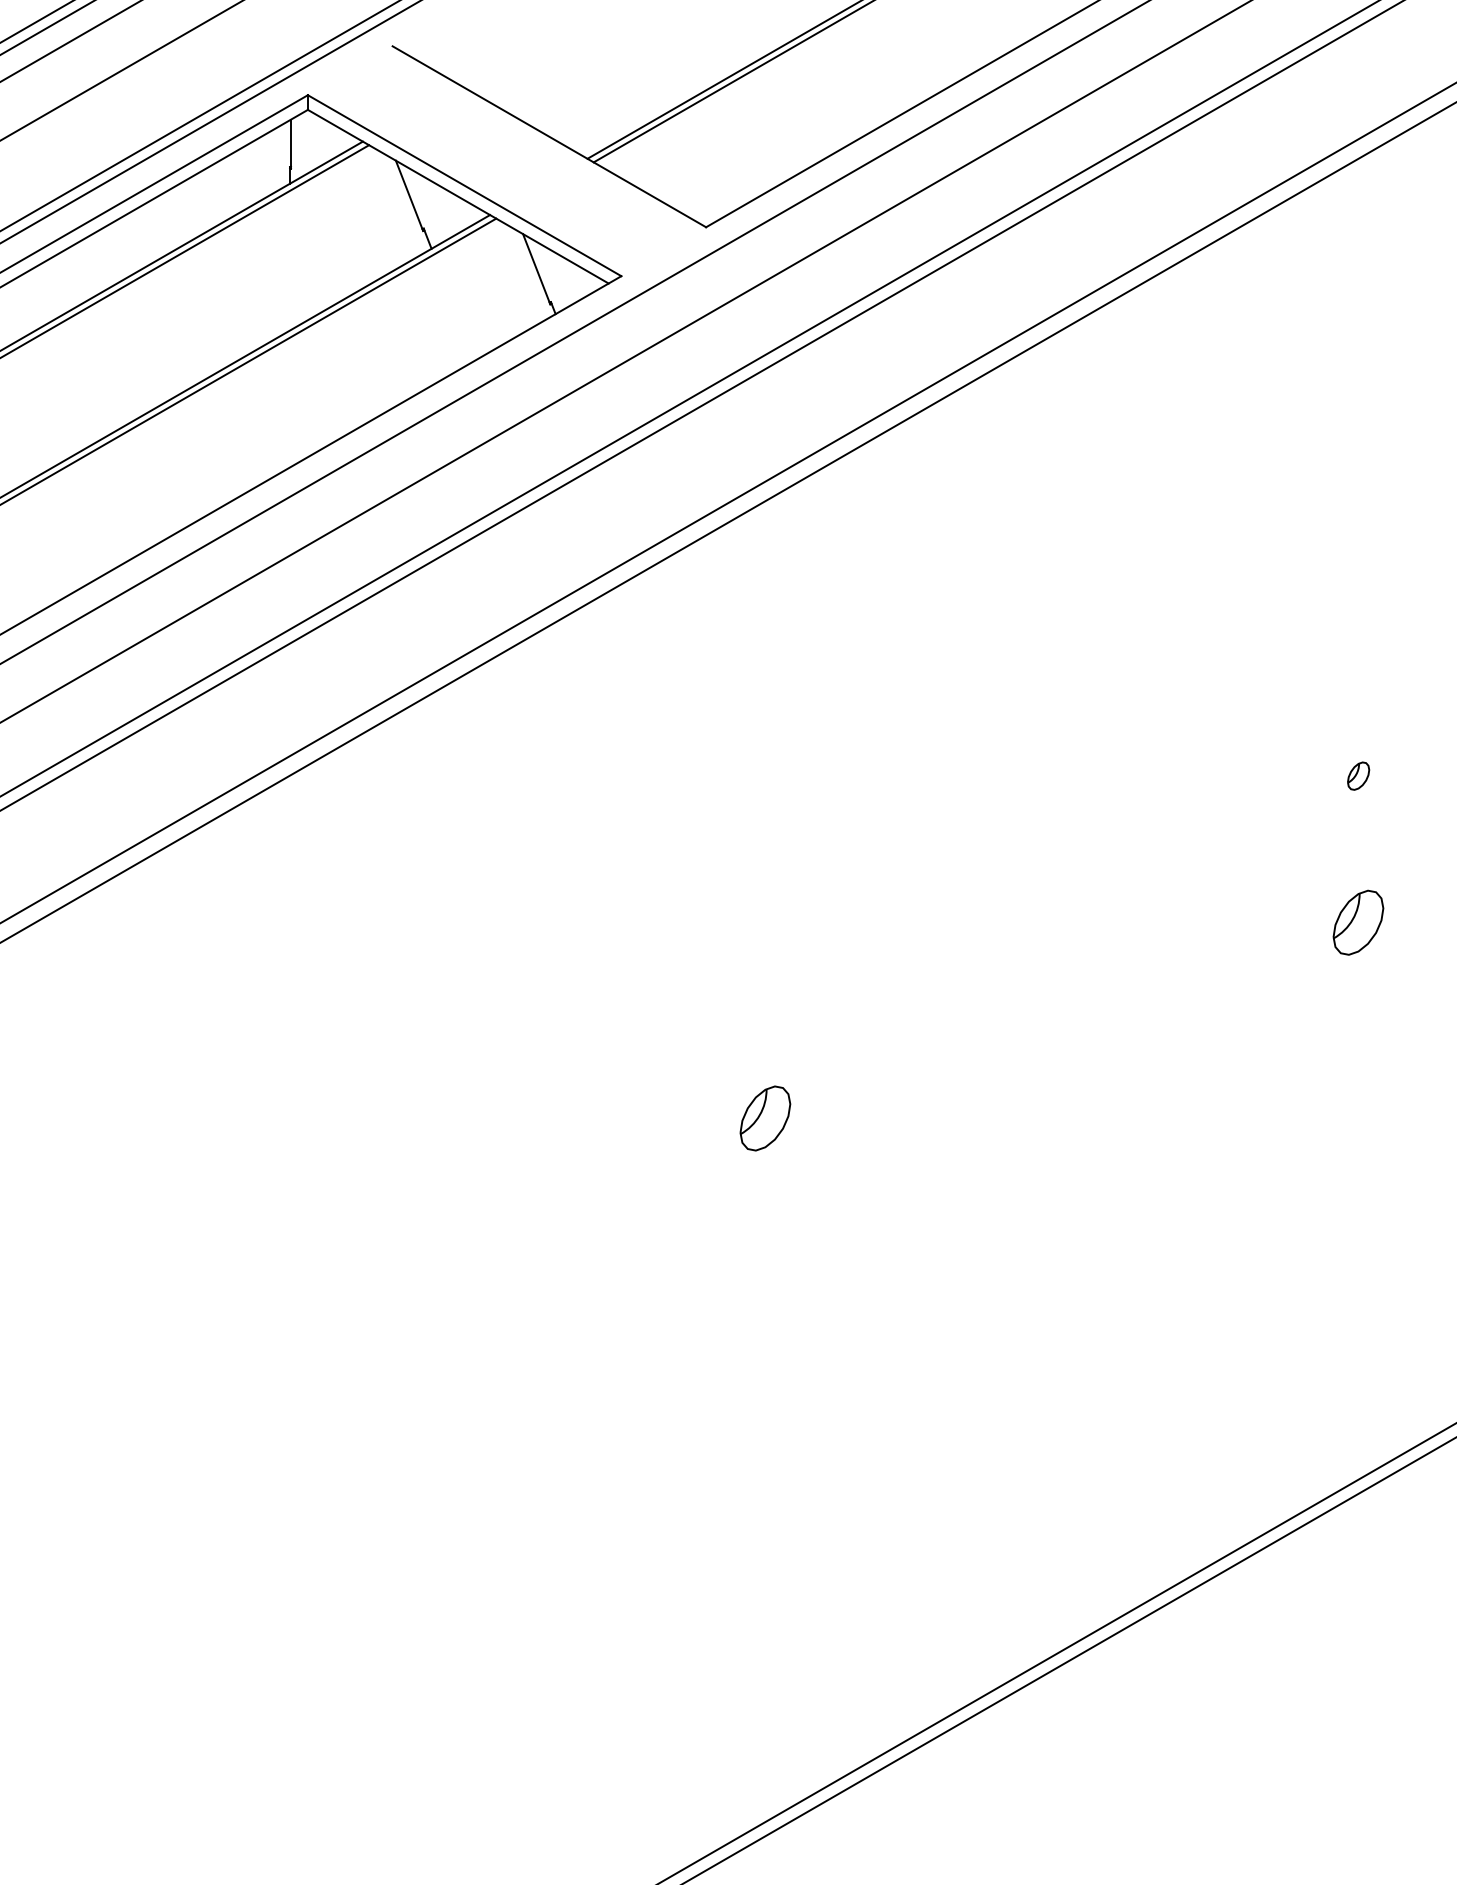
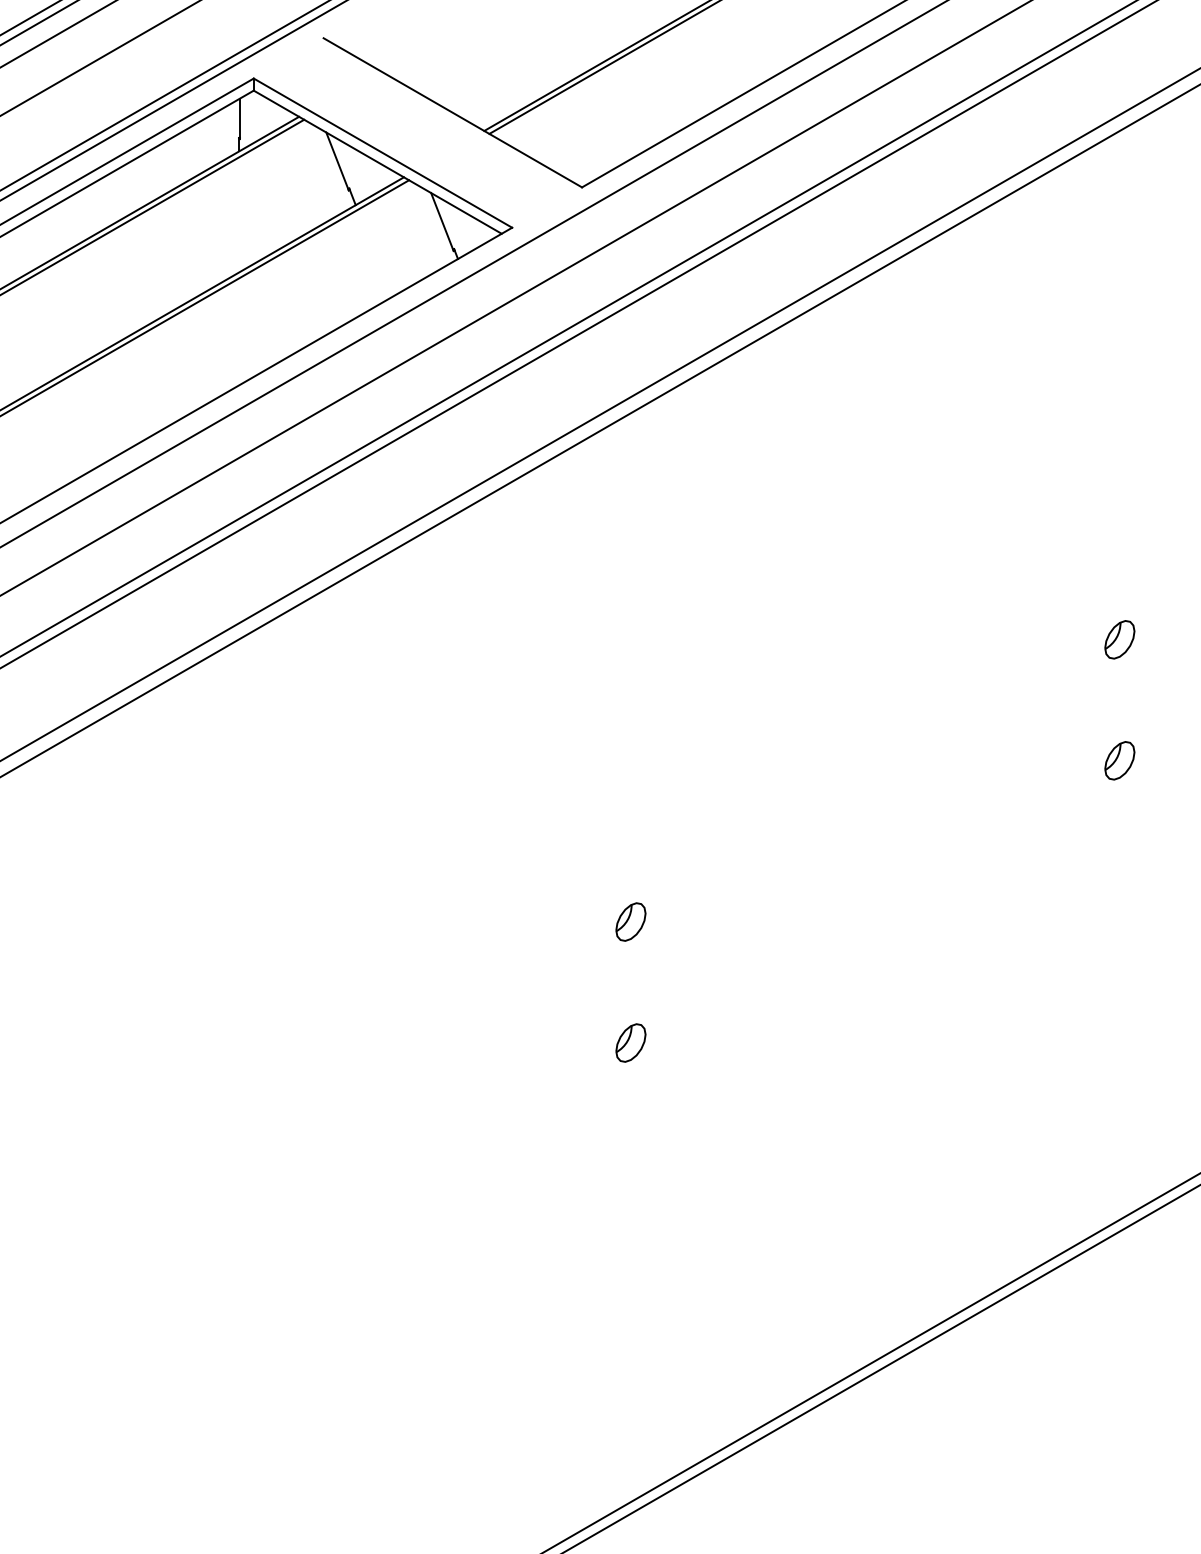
part: (1358, 775) -> (1119, 639), size x1.67
part: (1358, 922) -> (1119, 760), size x0.71
part: (764, 1117) -> (630, 921), size x0.71
part: (764, 1264) -> (630, 1042), added

